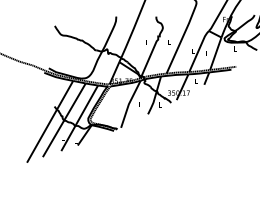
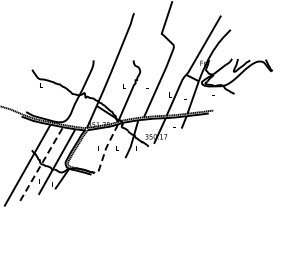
line: (129, 104) -> (106, 148), solid -> dashed
line: (64, 120) -> (41, 164), solid -> dashed

